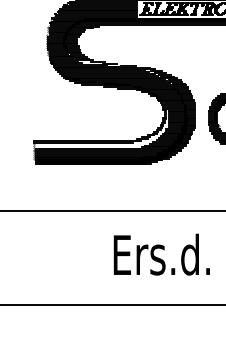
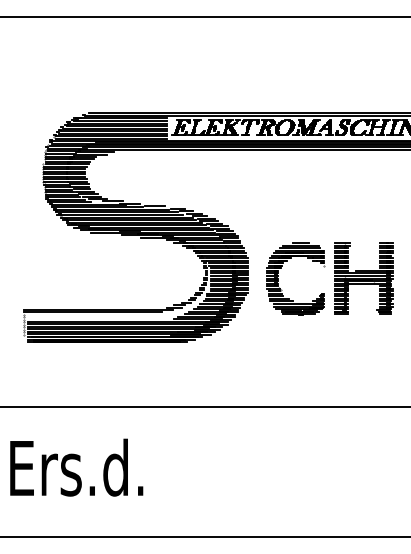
text: (161, 254) -> (76, 467), moved

